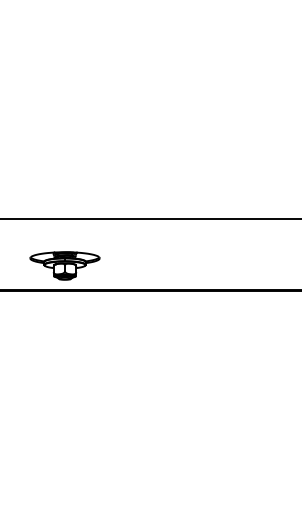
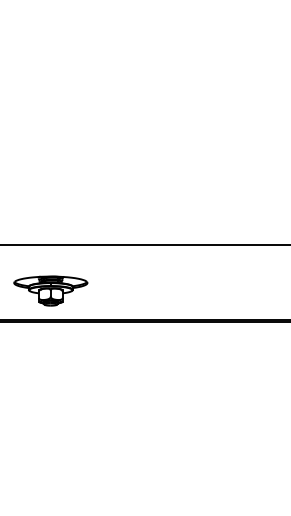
part: (64, 265) -> (50, 290), moved

